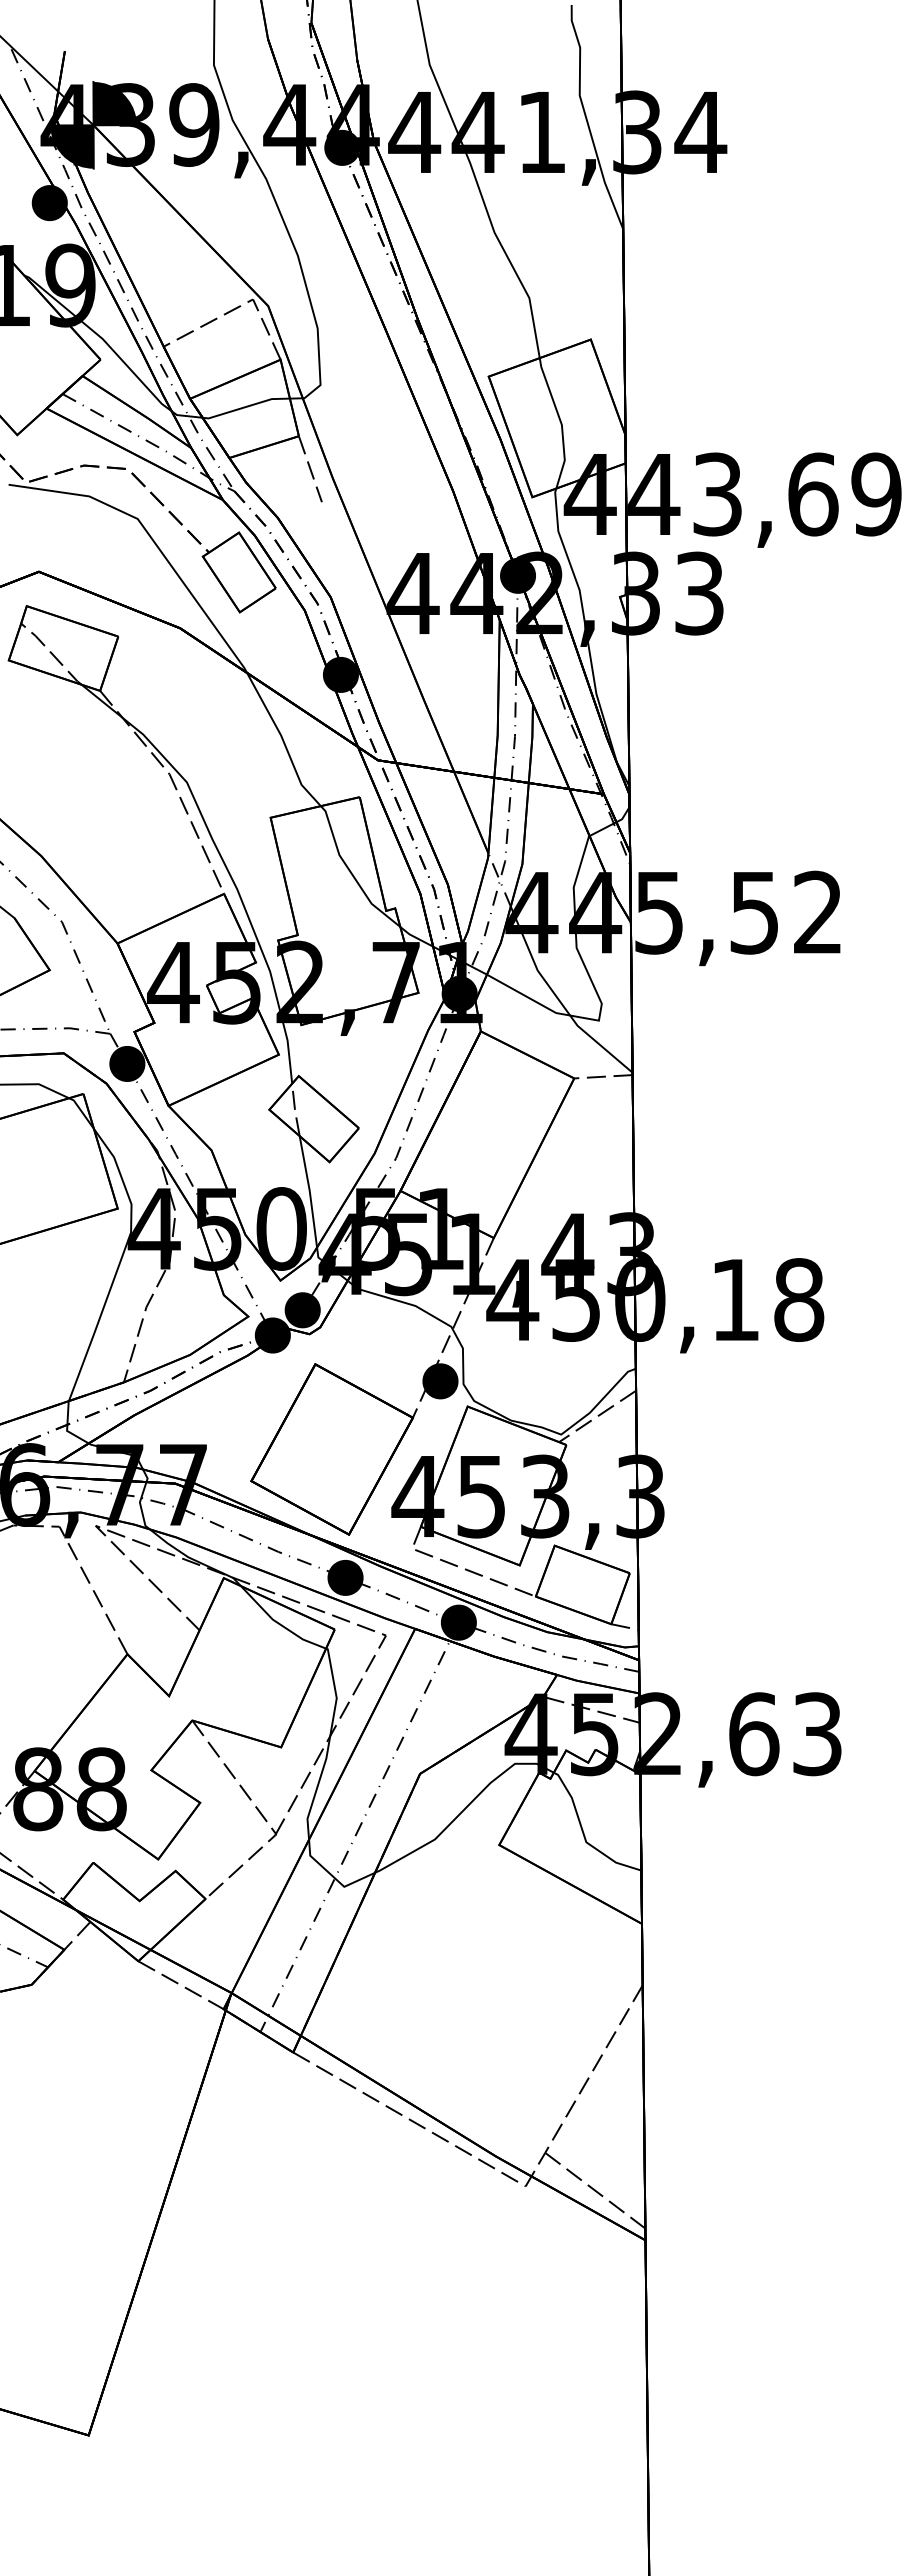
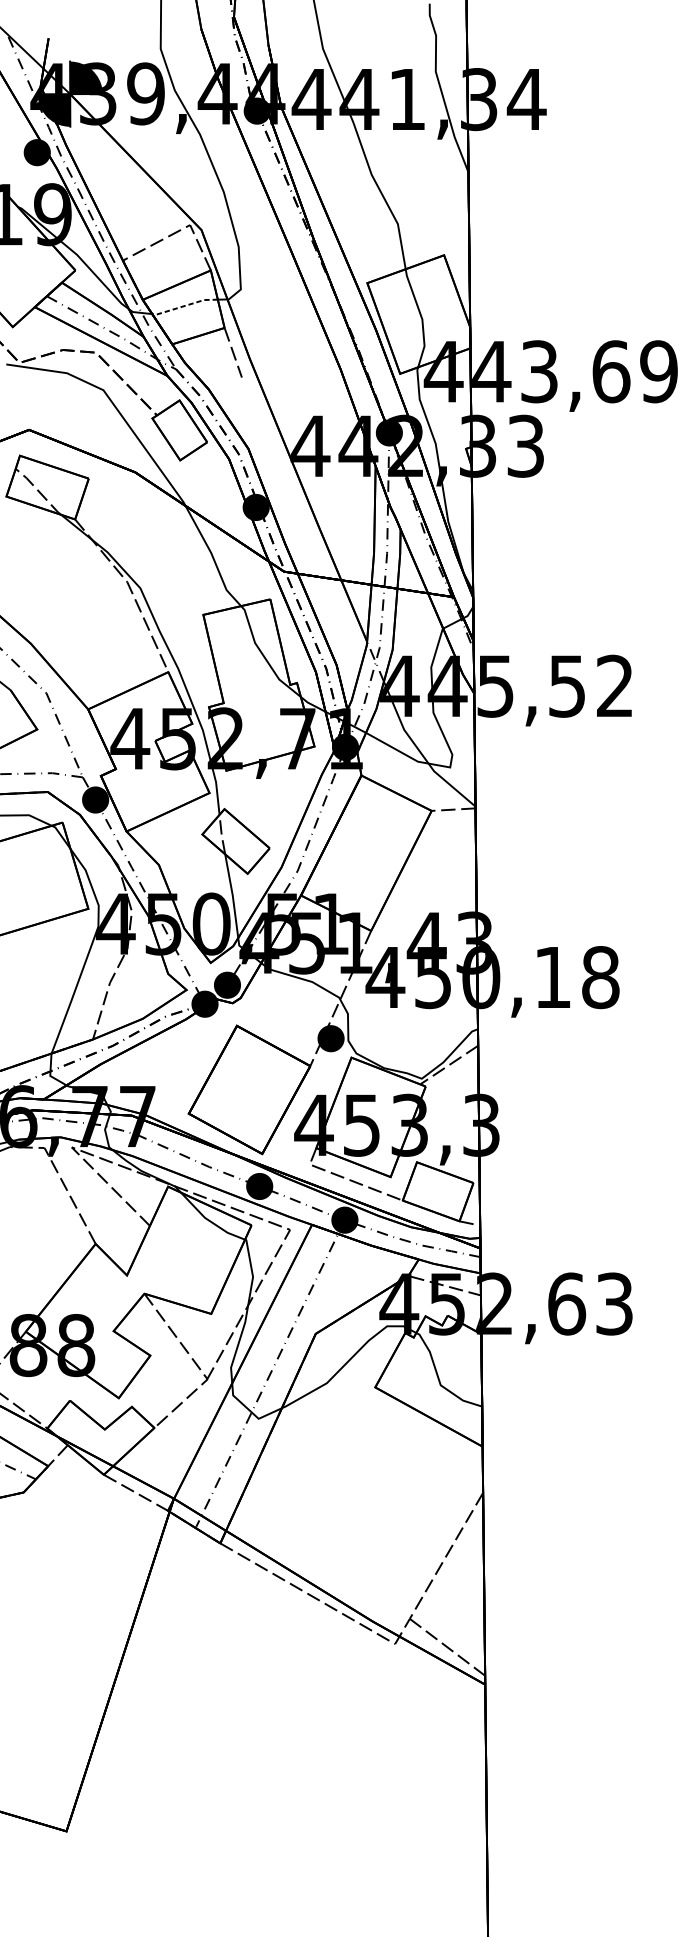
line: (246, 406) -> (185, 305), solid -> dashed

